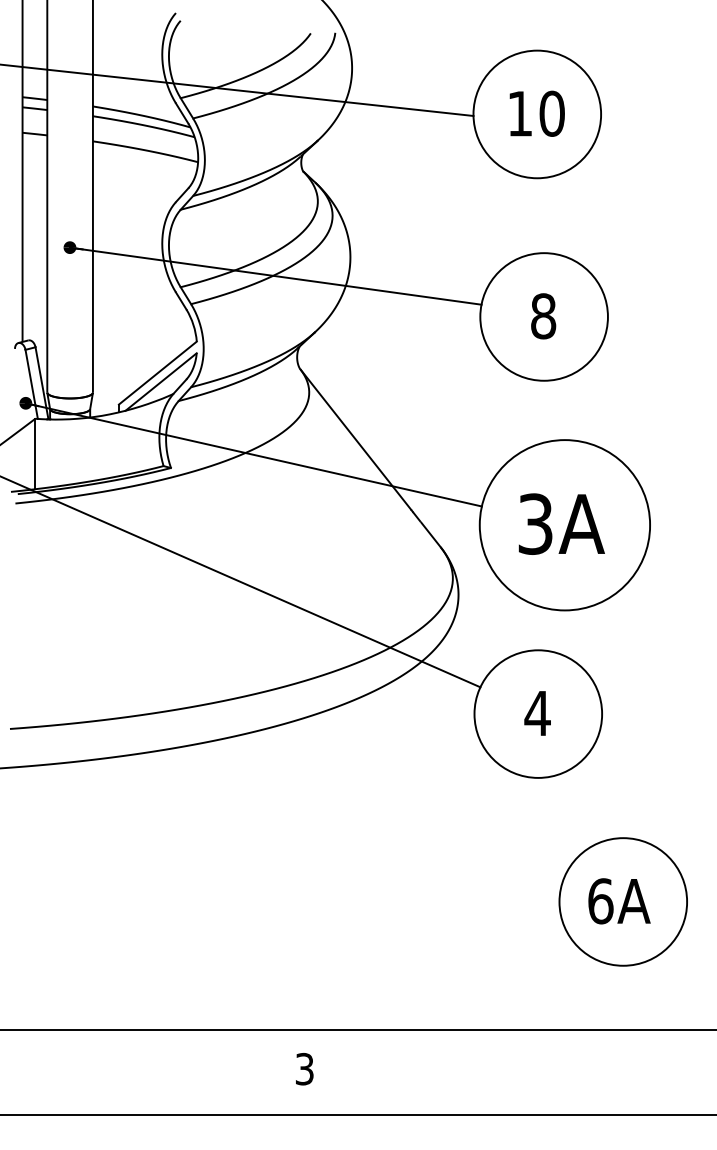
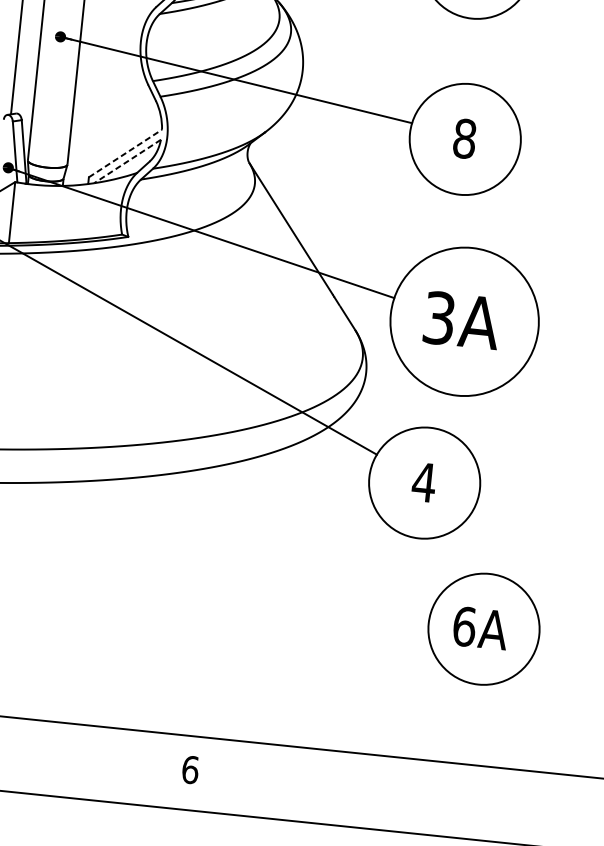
line: (158, 372) -> (126, 153), solid -> dashed
line: (161, 382) -> (127, 161), solid -> dashed
part: (622, 901) -> (483, 628), moved
text: (304, 1068) -> (190, 769), 3 -> 6

